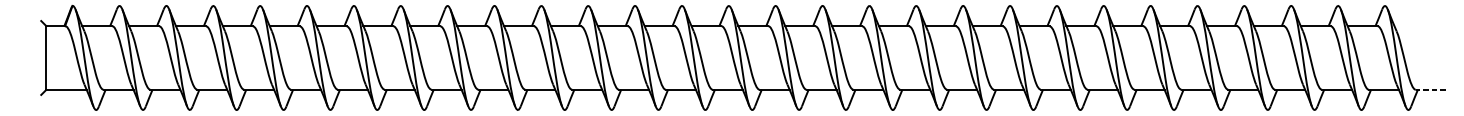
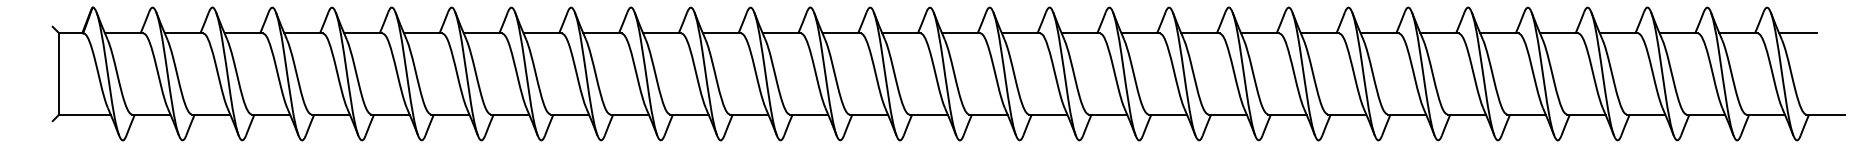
line: (1409, 26) -> (1798, 33), added
line: (1430, 89) -> (1825, 114), dashed -> solid

